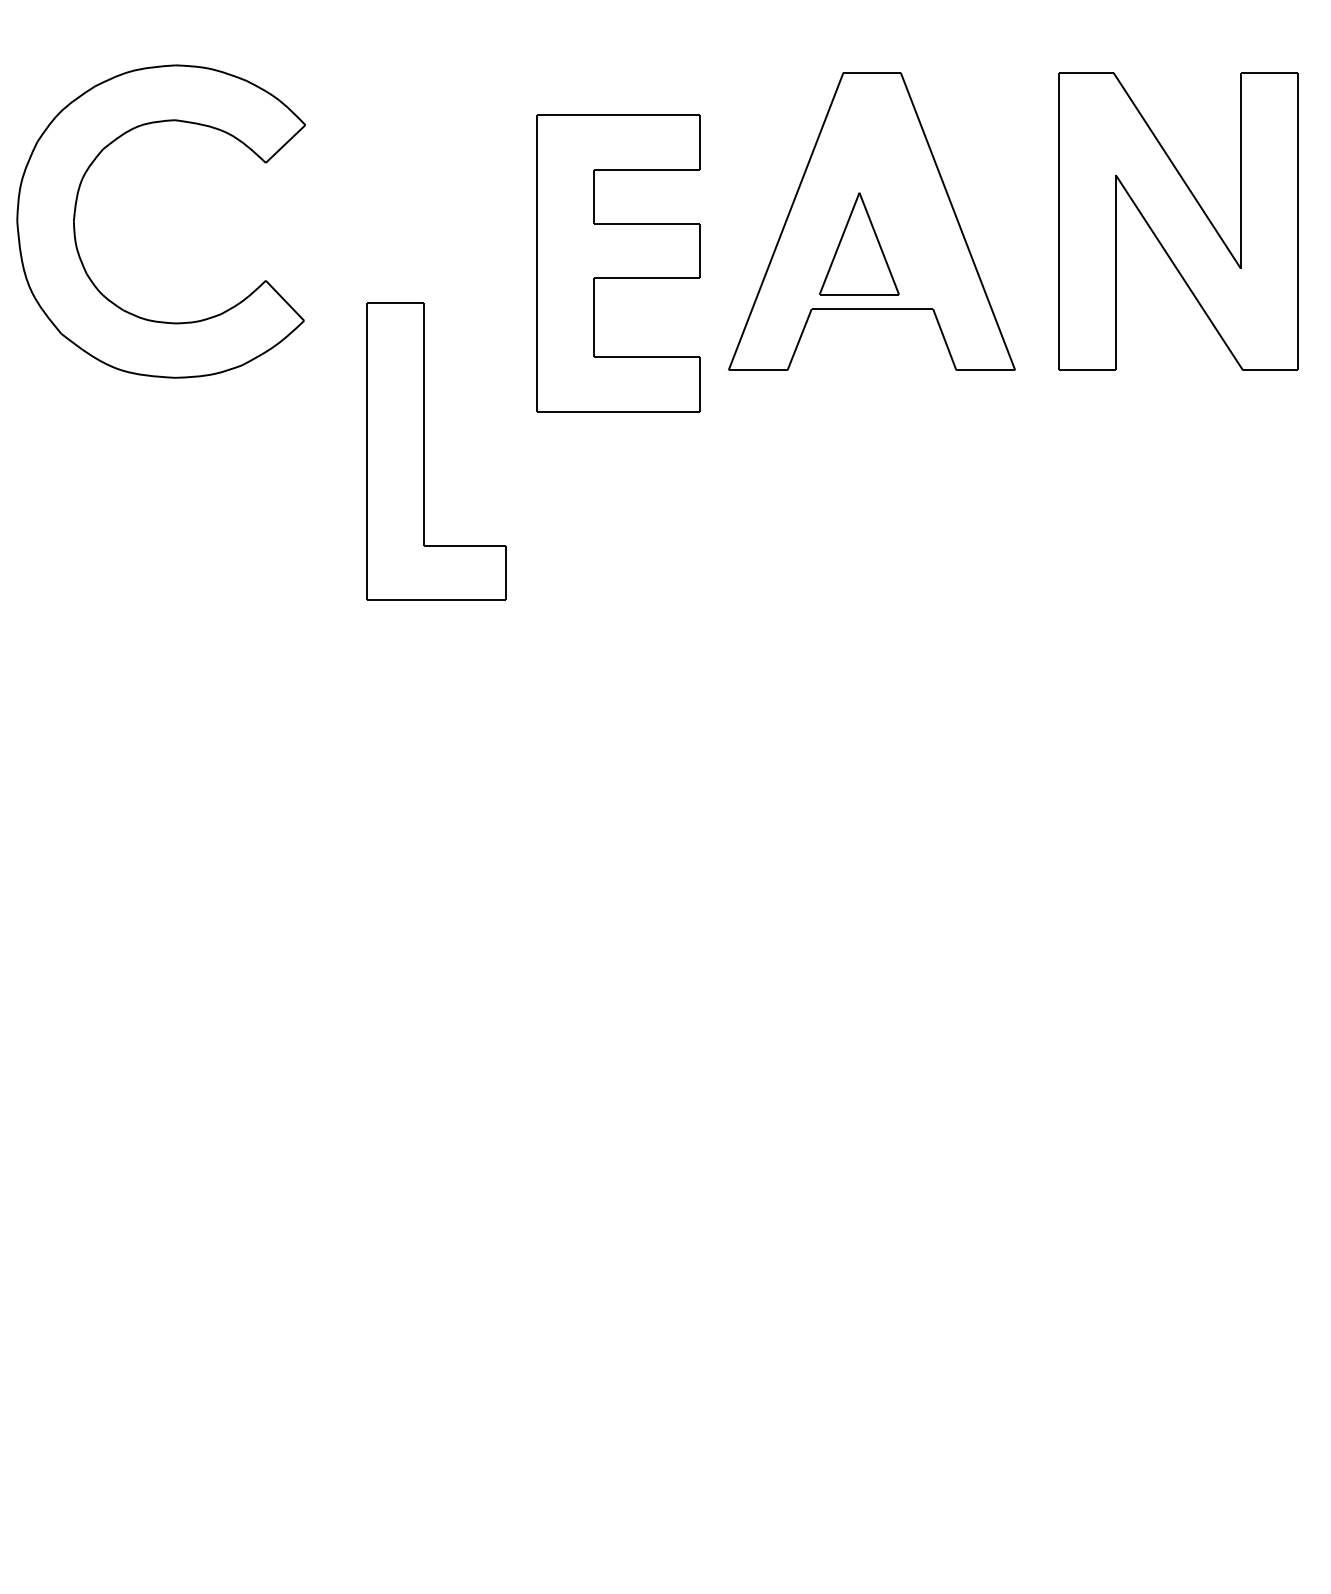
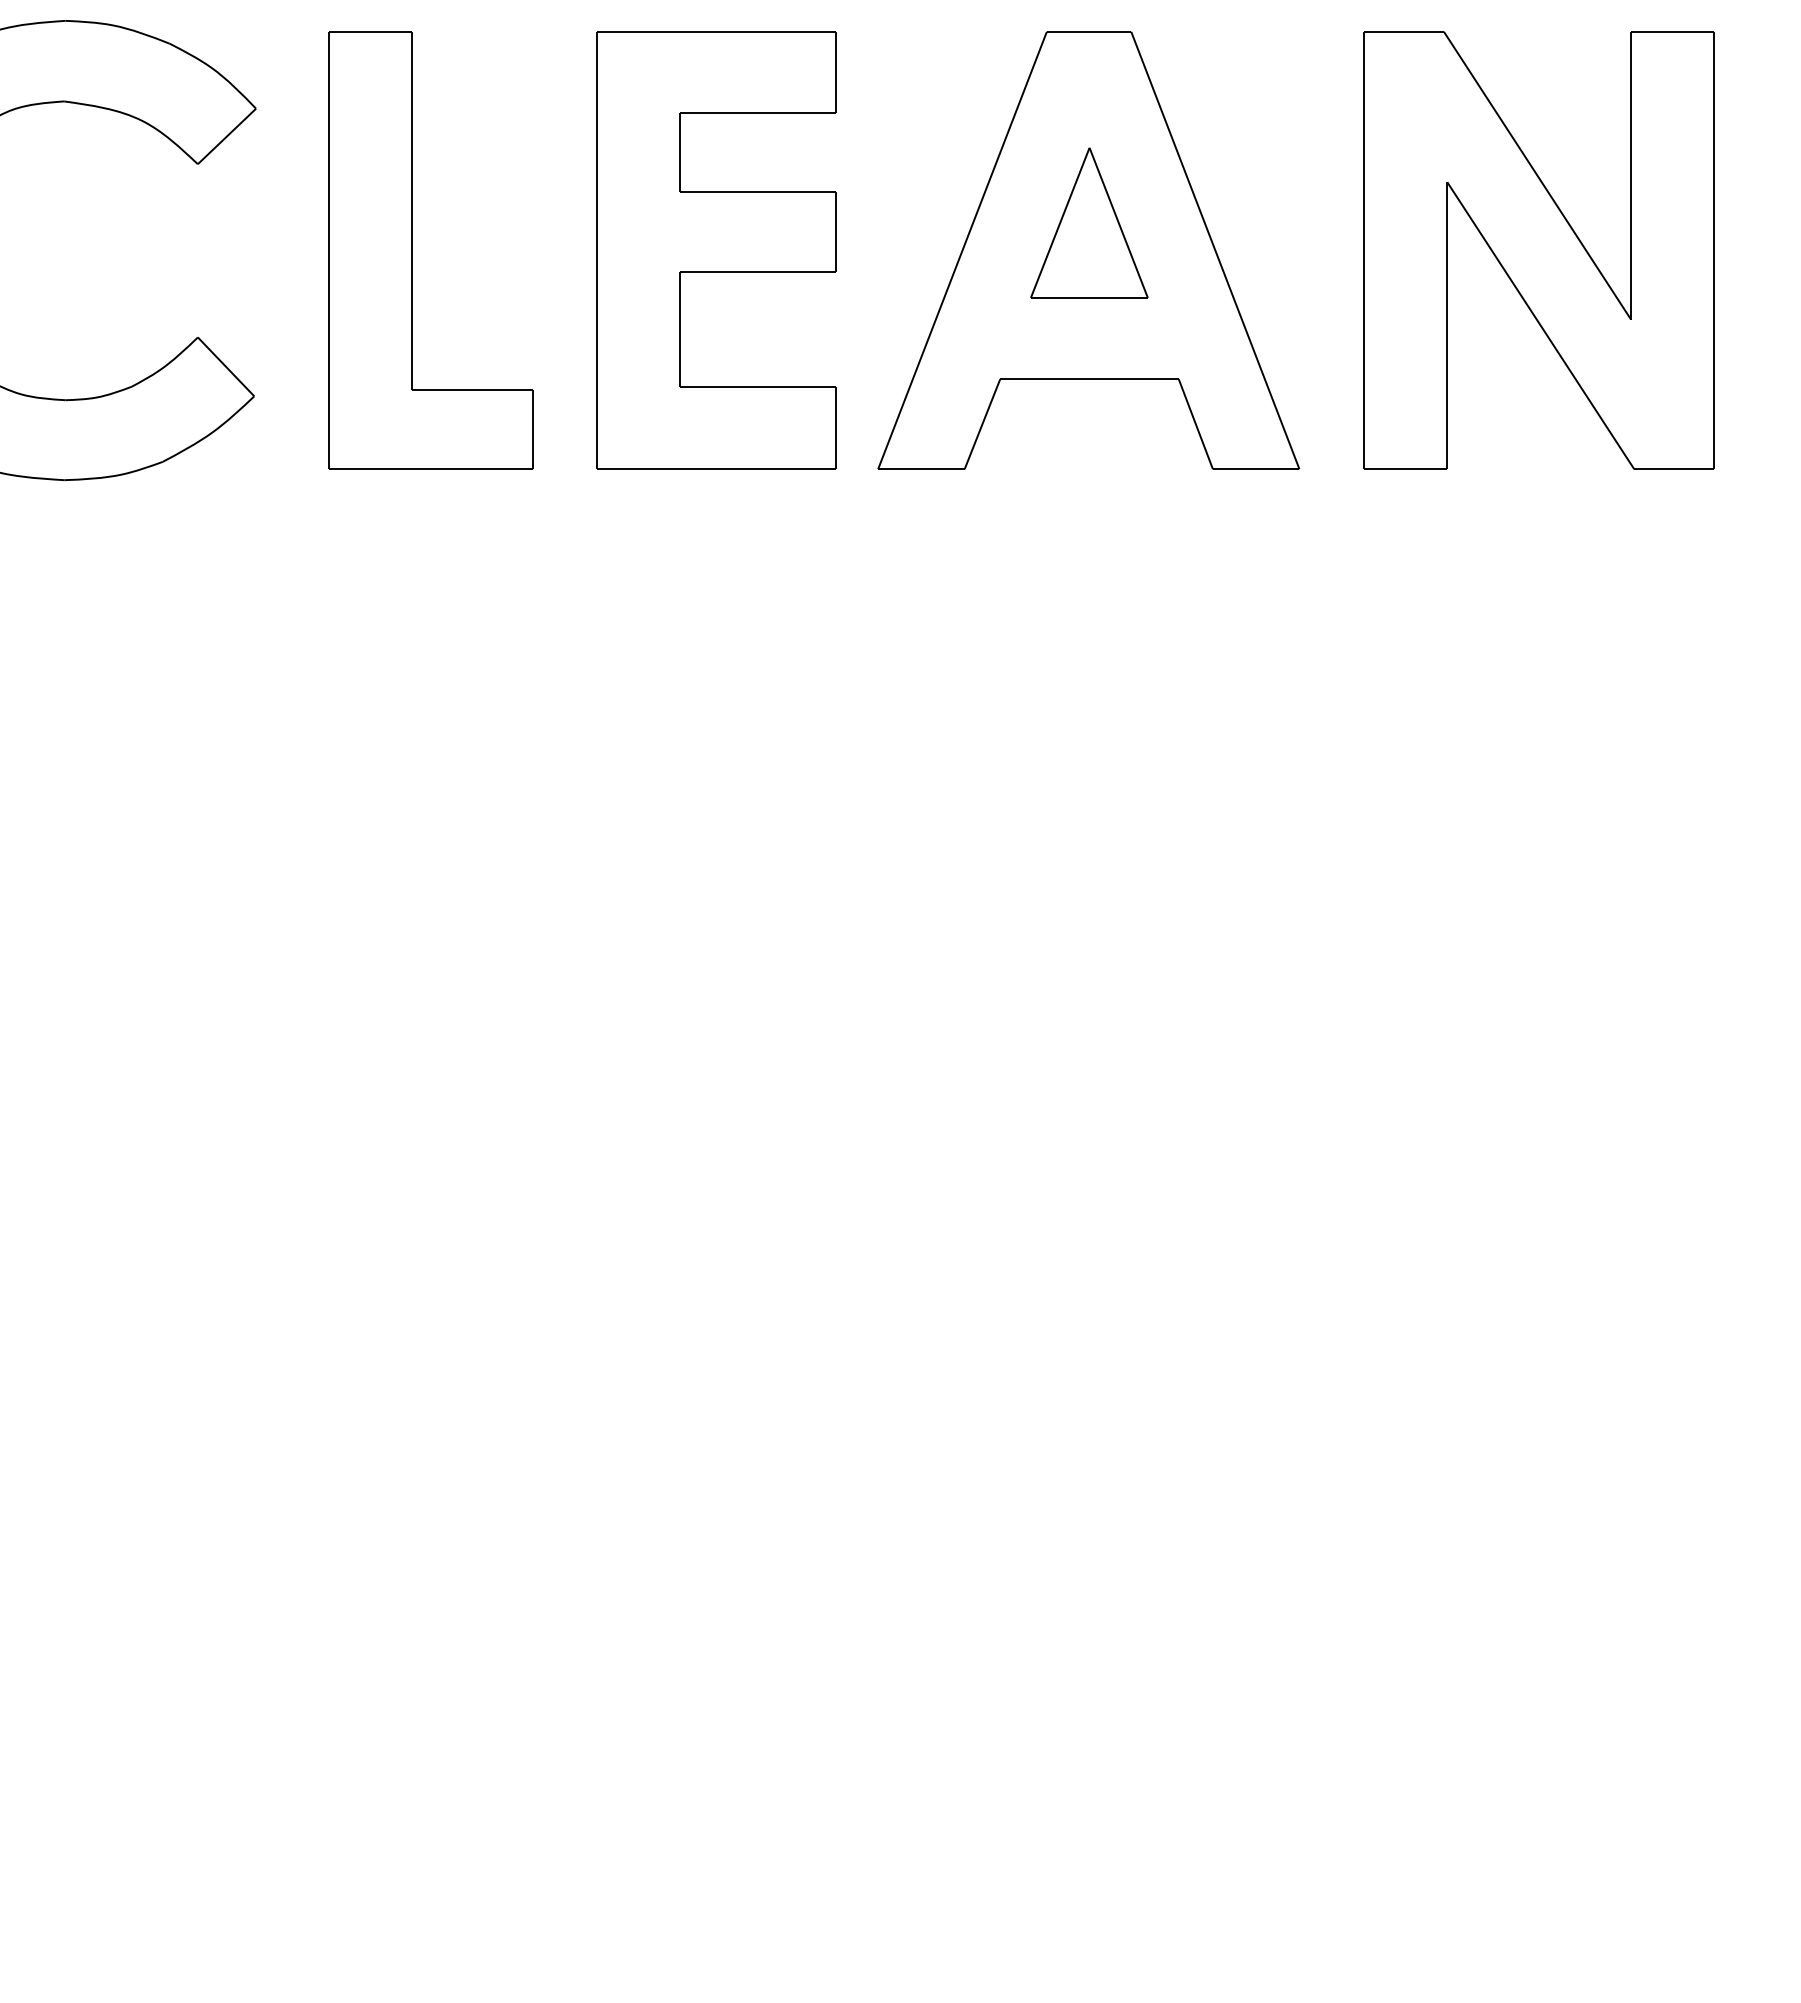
part: (858, 243) -> (1088, 222), moved
part: (618, 263) -> (716, 250), moved
part: (424, 451) -> (413, 250), moved

